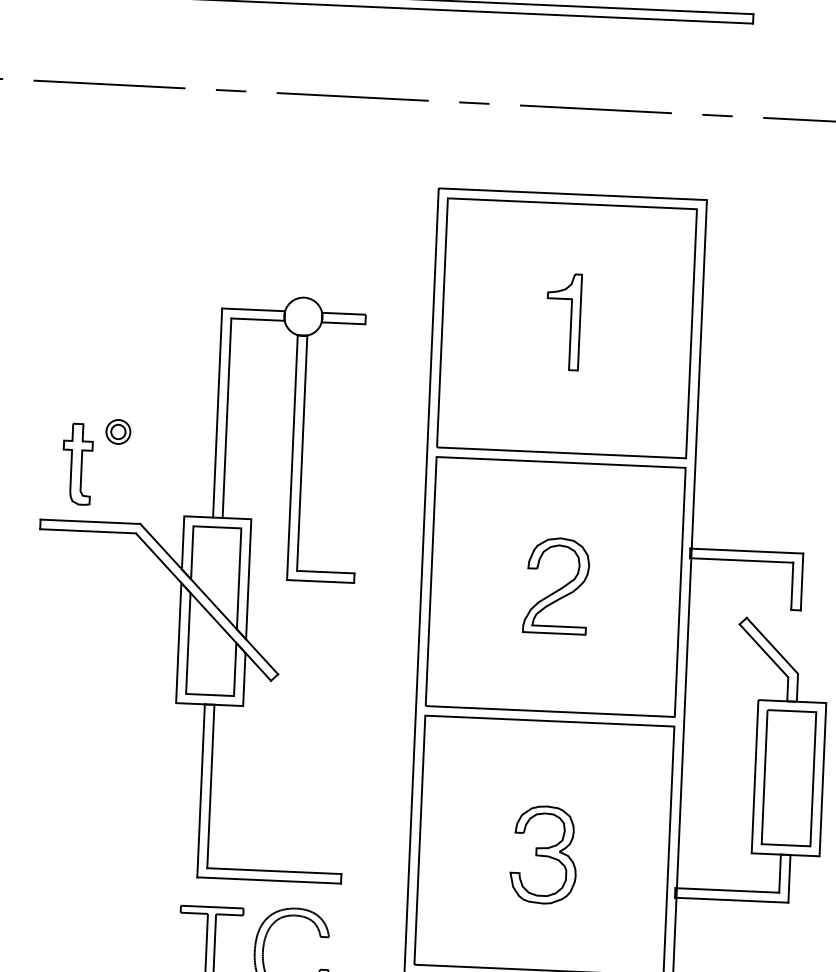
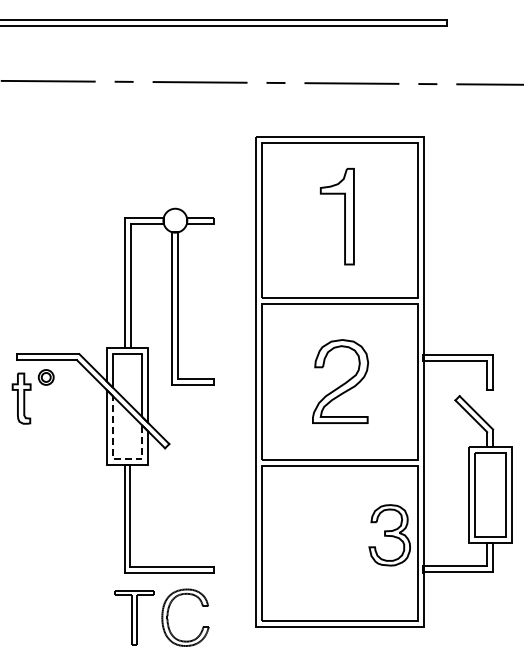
part: (563, 321) -> (337, 216), size x1.6
part: (93, 451) -> (31, 390), moved
part: (555, 584) -> (339, 380), size x1.4
line: (186, 693) -> (112, 458), solid -> dashed
part: (543, 855) -> (389, 535), moved

